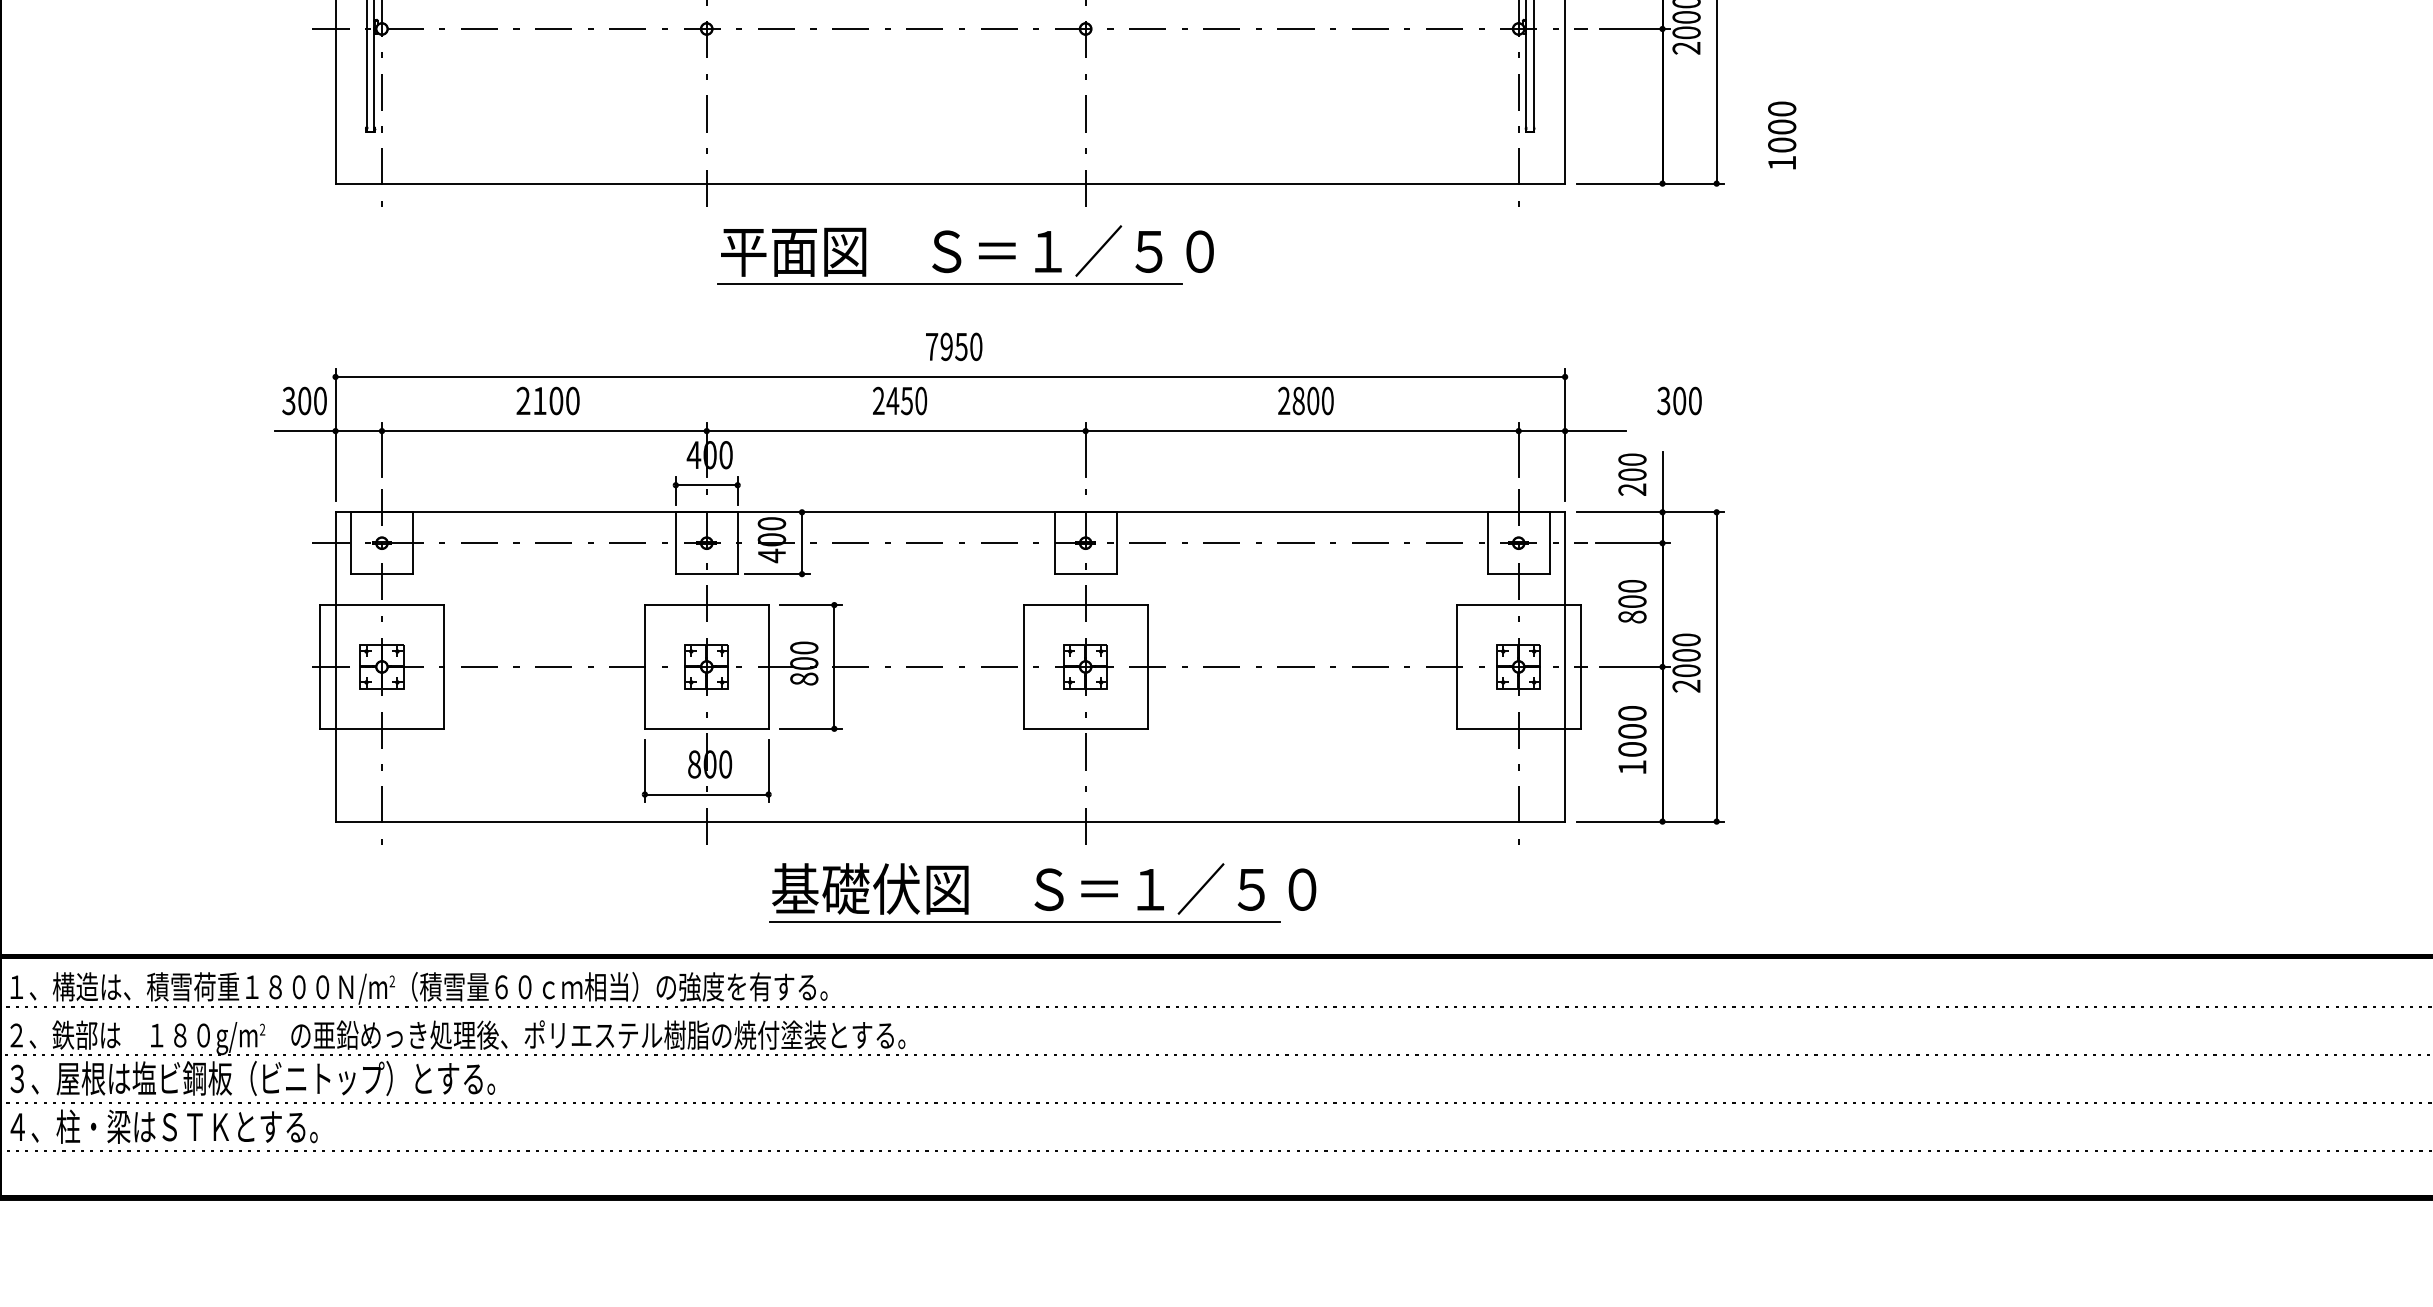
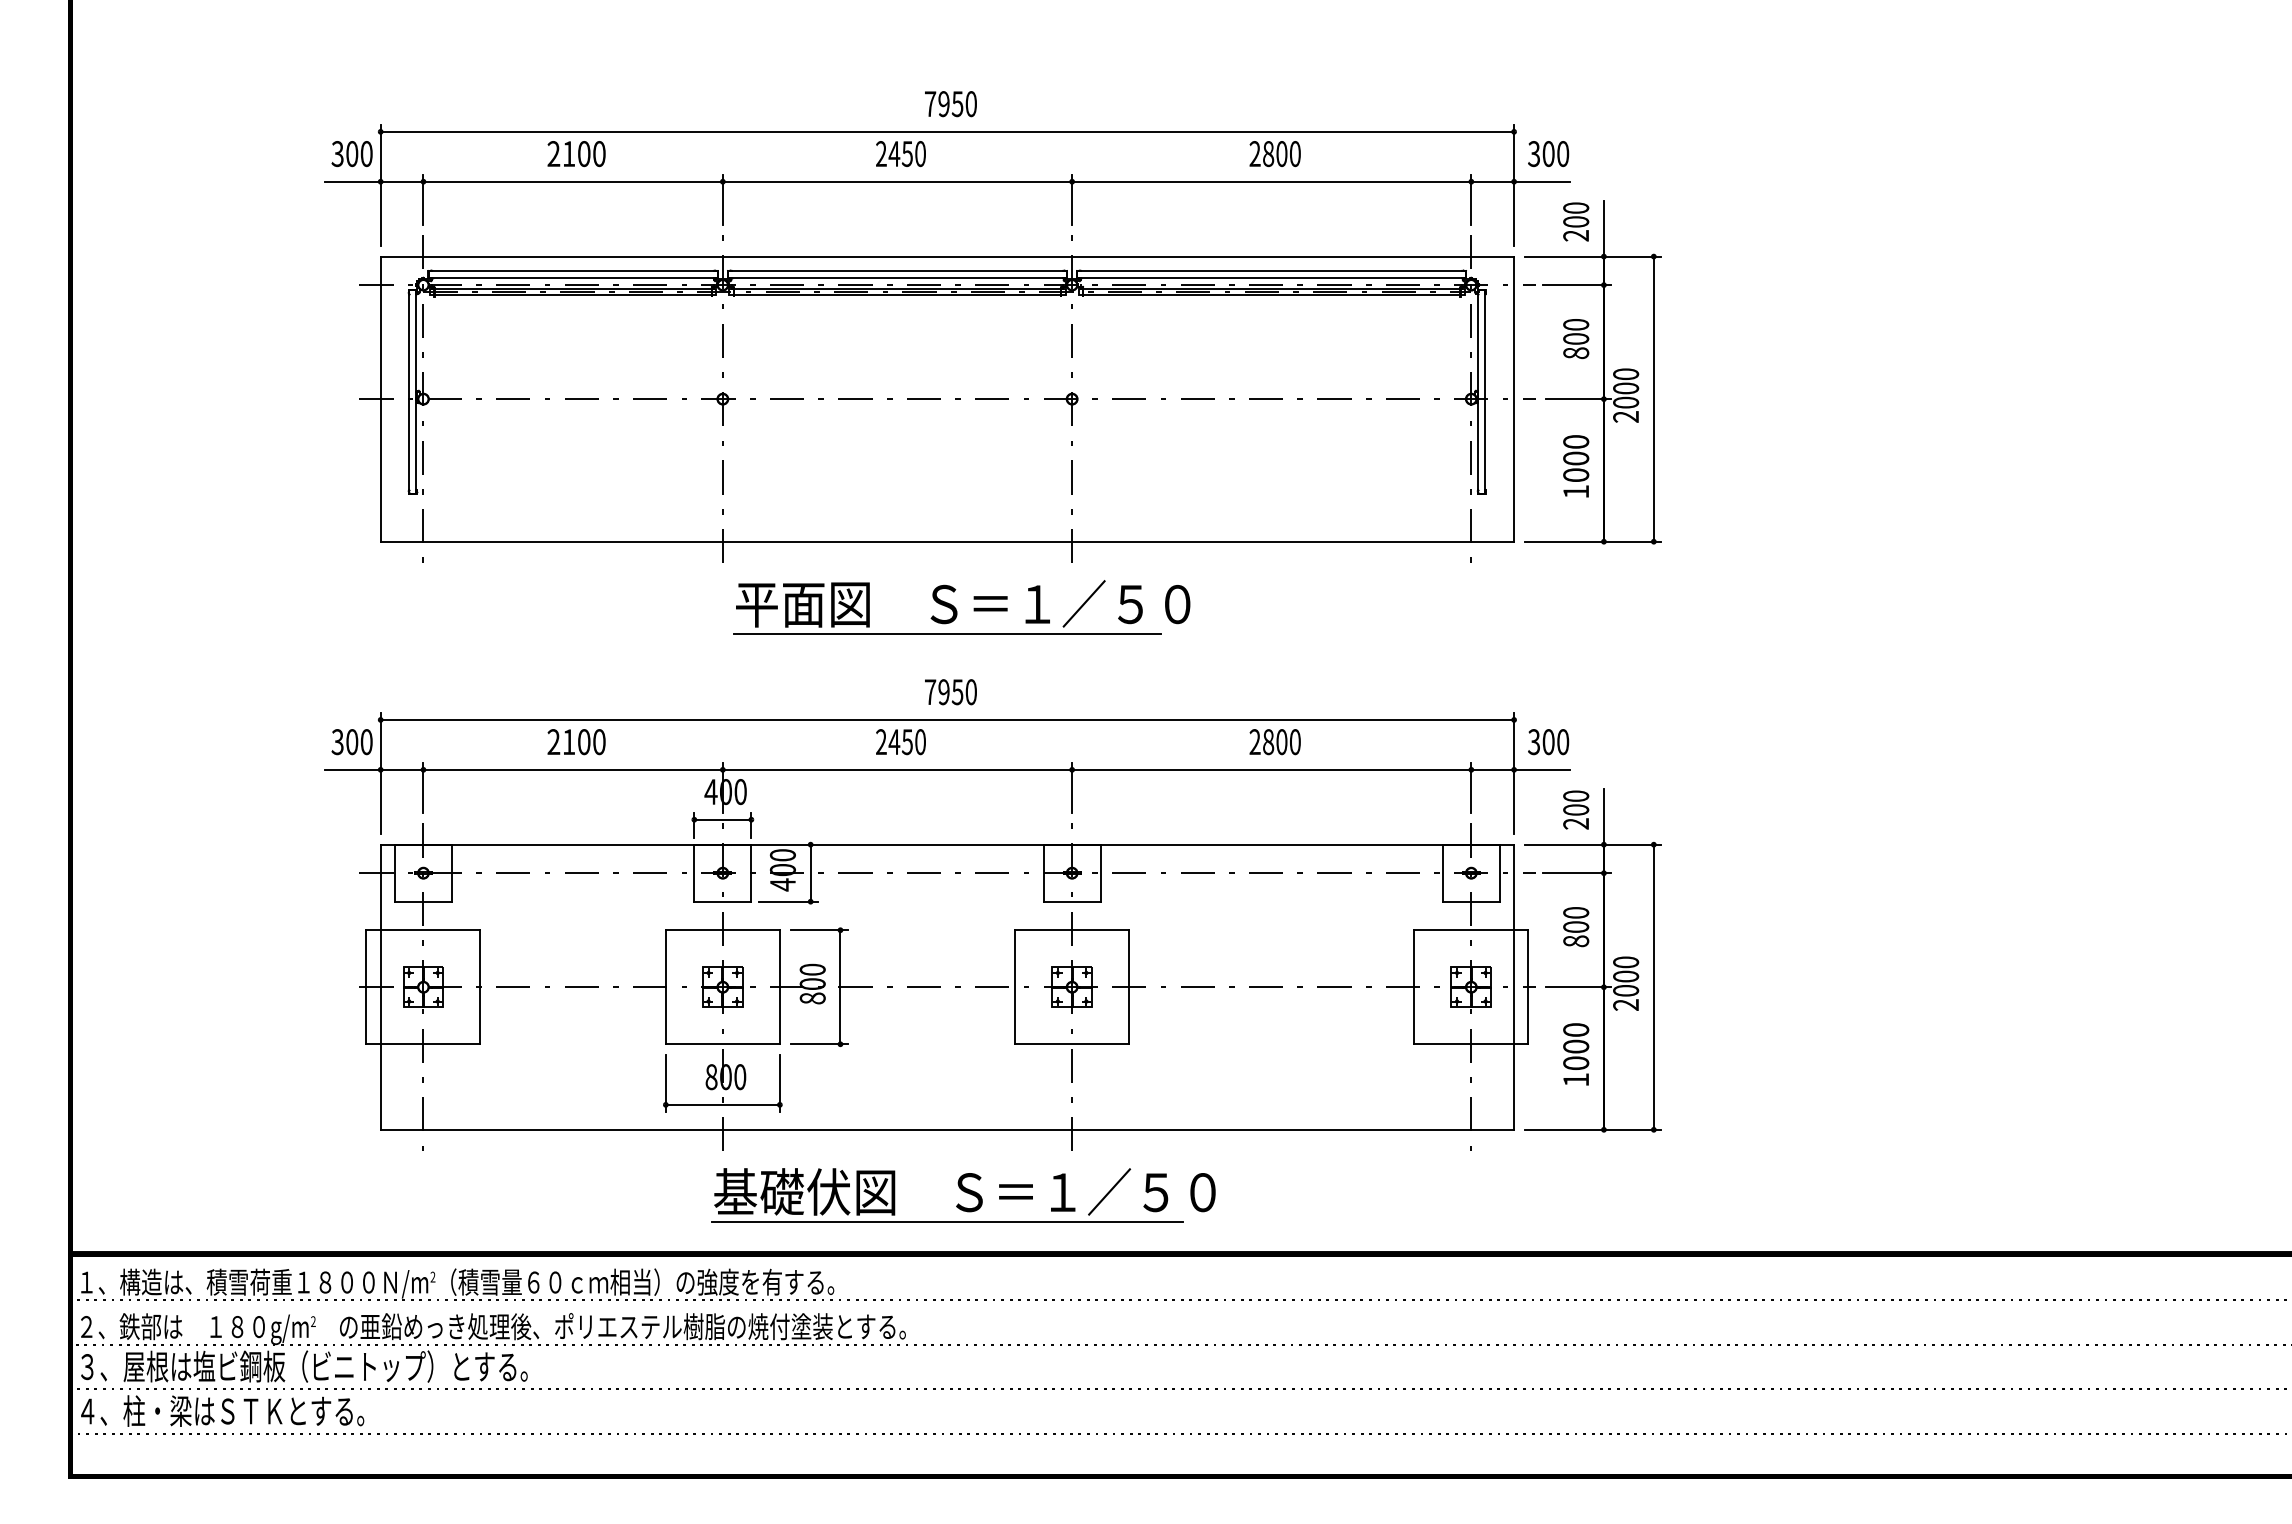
text: (1782, 135) -> (1576, 466), moved
text: (1679, 401) -> (1548, 742), moved
part: (1042, 892) -> (963, 1195), moved

